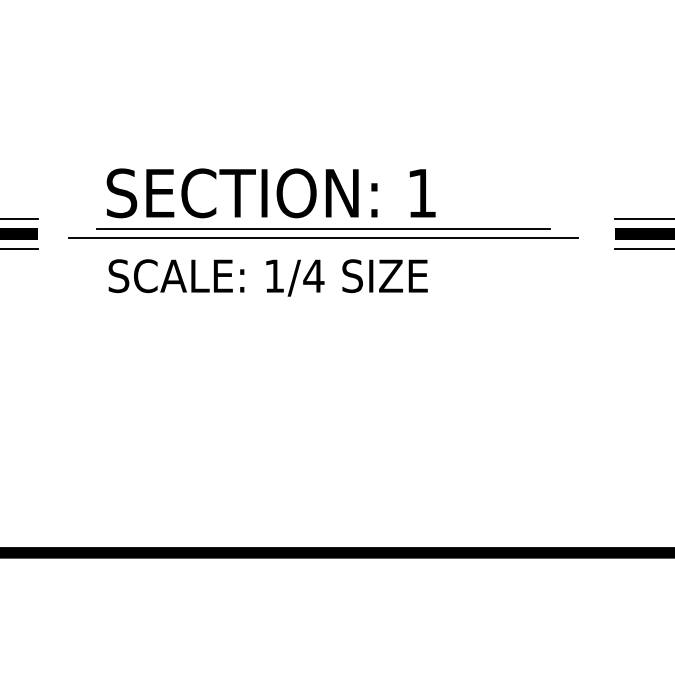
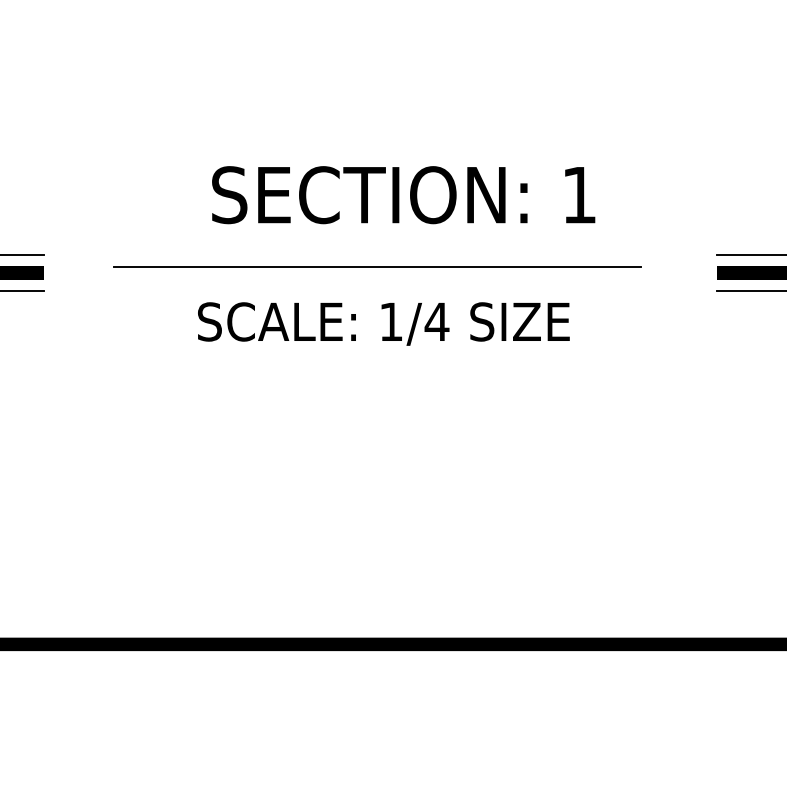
text: (270, 193) -> (402, 195), moved
line: (323, 237) -> (377, 276), removed
text: (267, 277) -> (383, 323), moved

